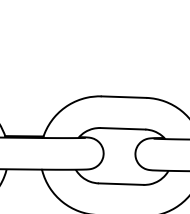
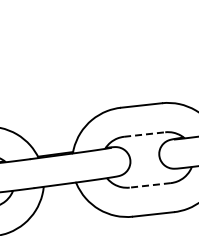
line: (122, 128) -> (144, 134), solid -> dashed
line: (121, 184) -> (150, 185), solid -> dashed

